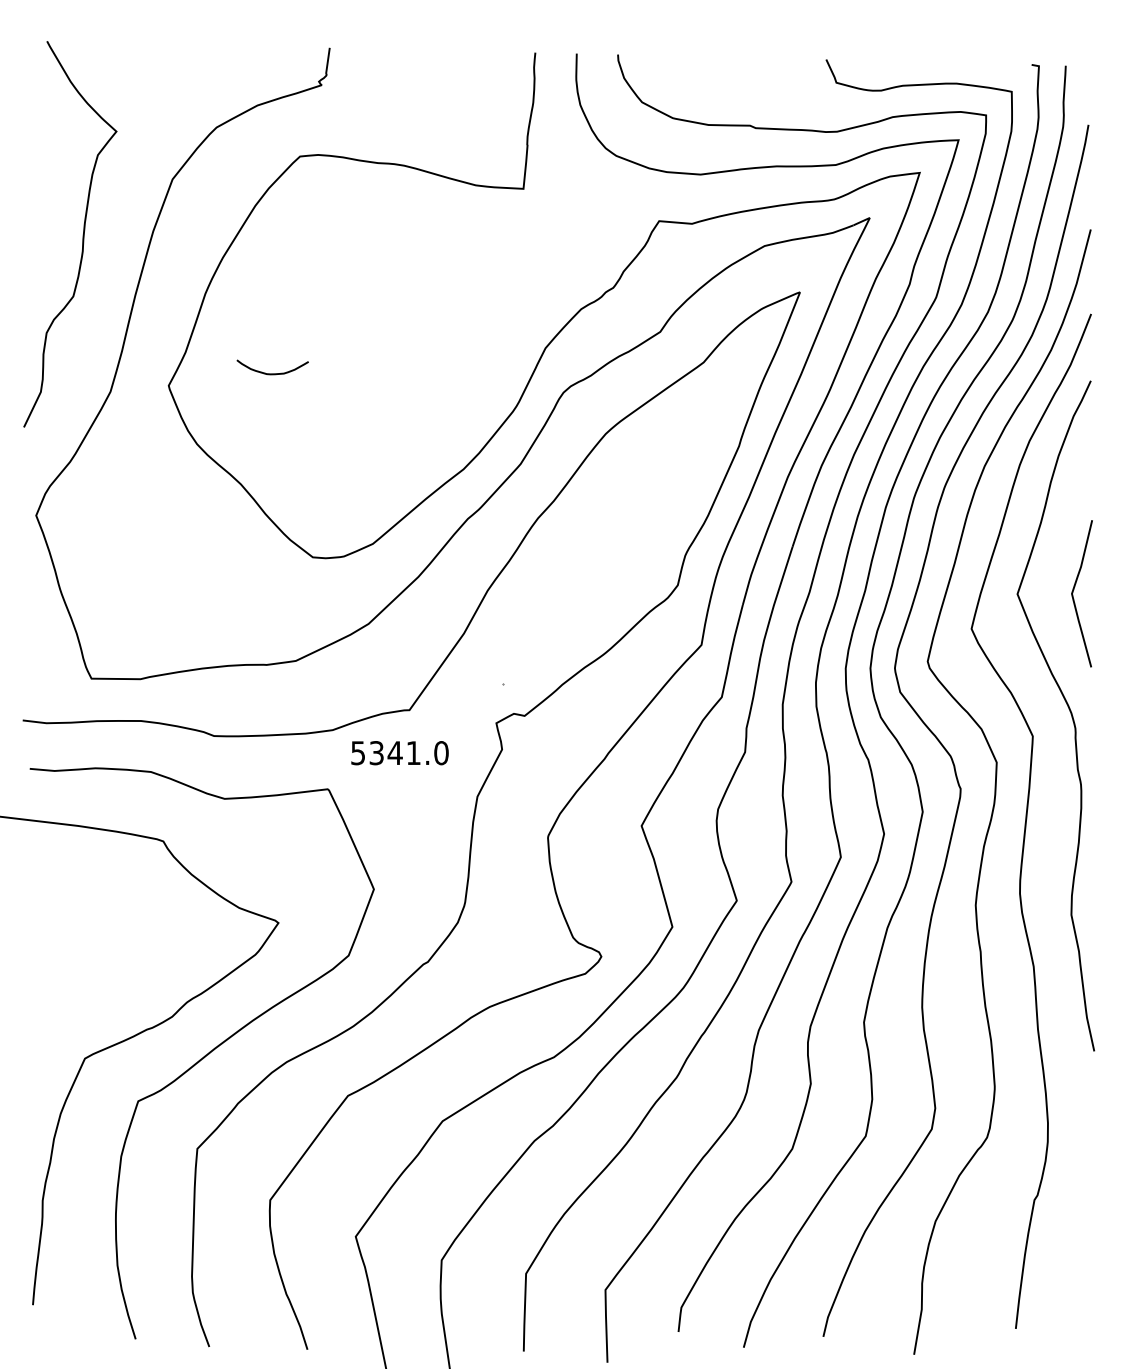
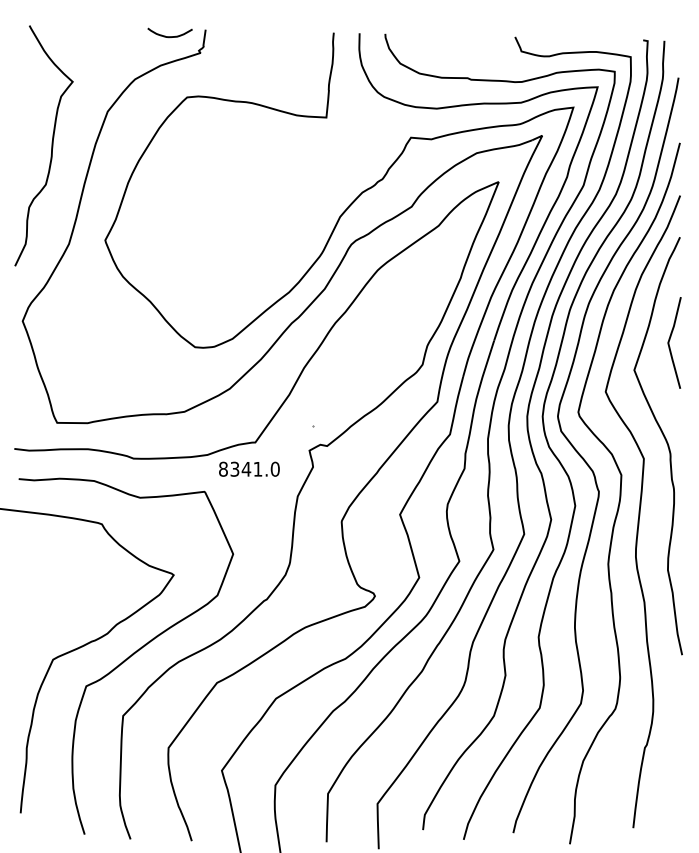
curve: (271, 373) -> (169, 36), moved
curve: (1075, 589) -> (670, 340), moved
text: (358, 751) -> (223, 468), 5341.0 -> 8341.0

